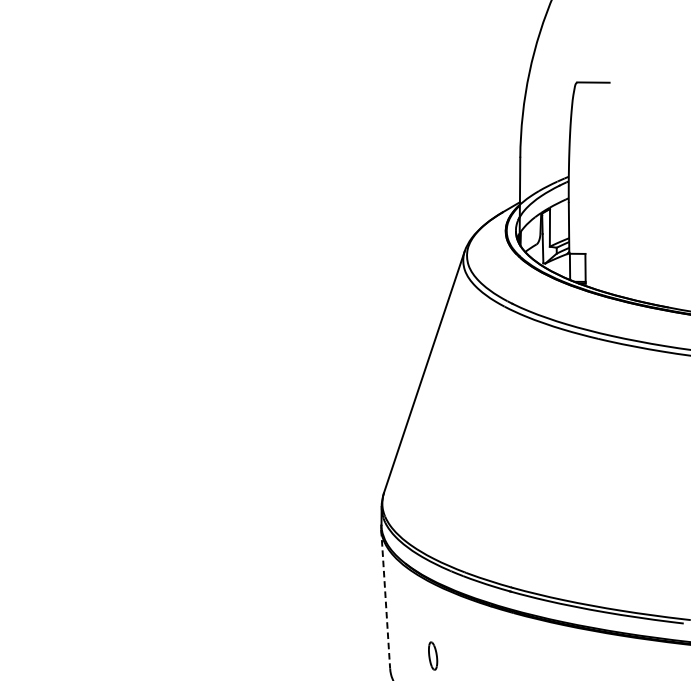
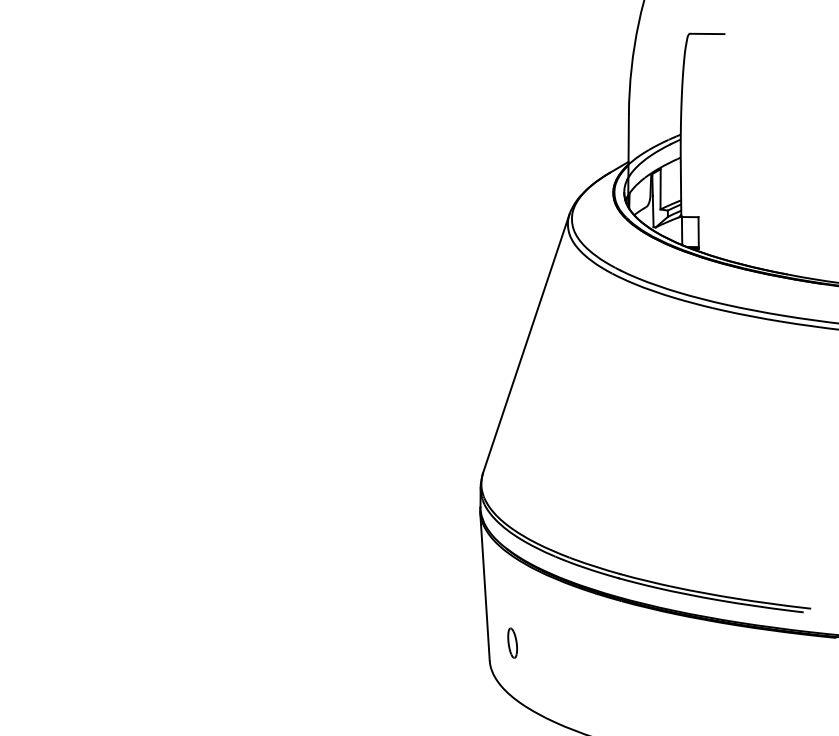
line: (386, 599) -> (485, 586), dashed -> solid
part: (432, 655) -> (512, 642), moved

